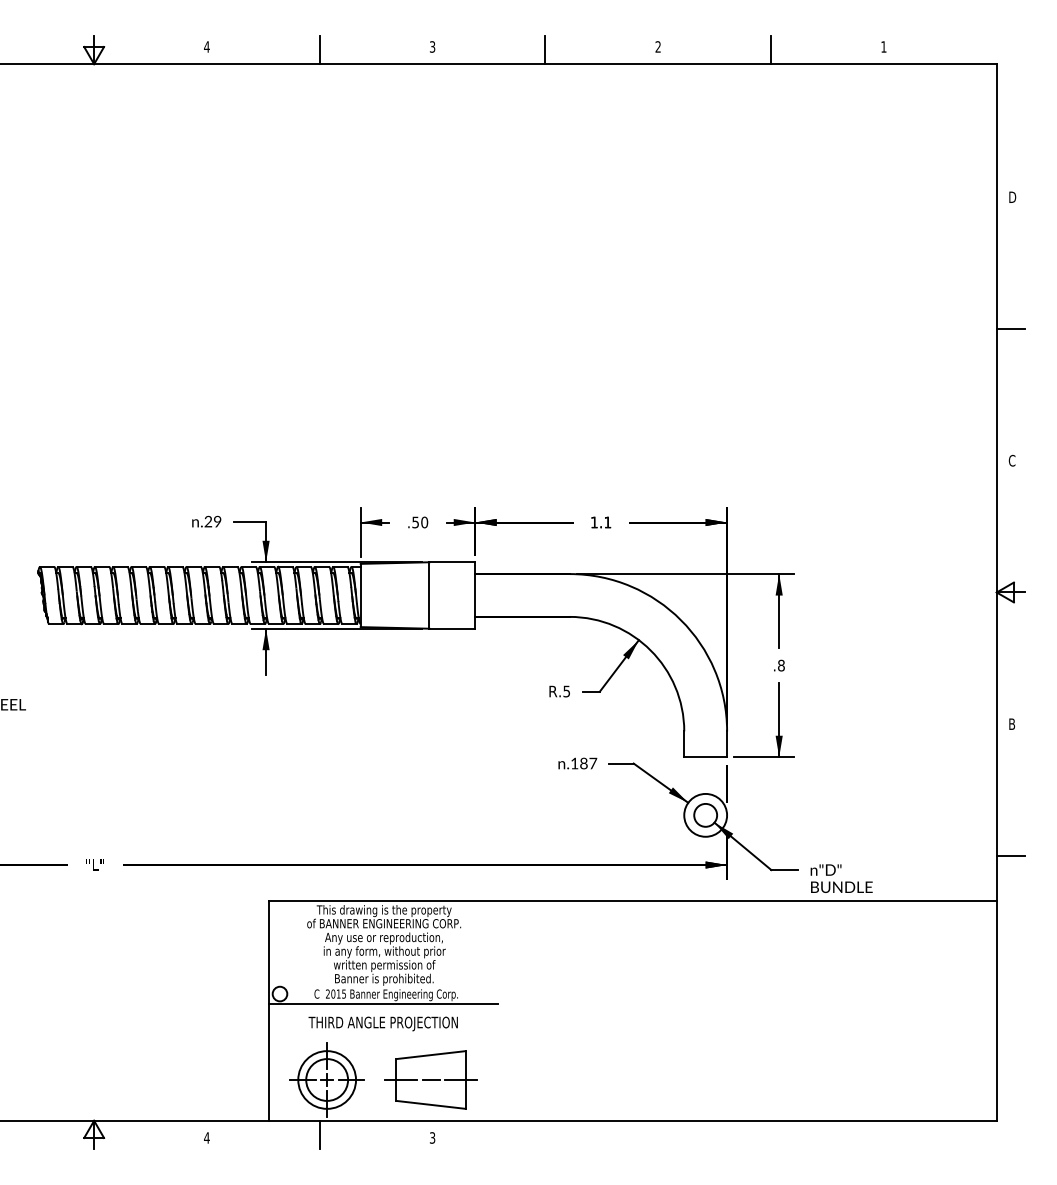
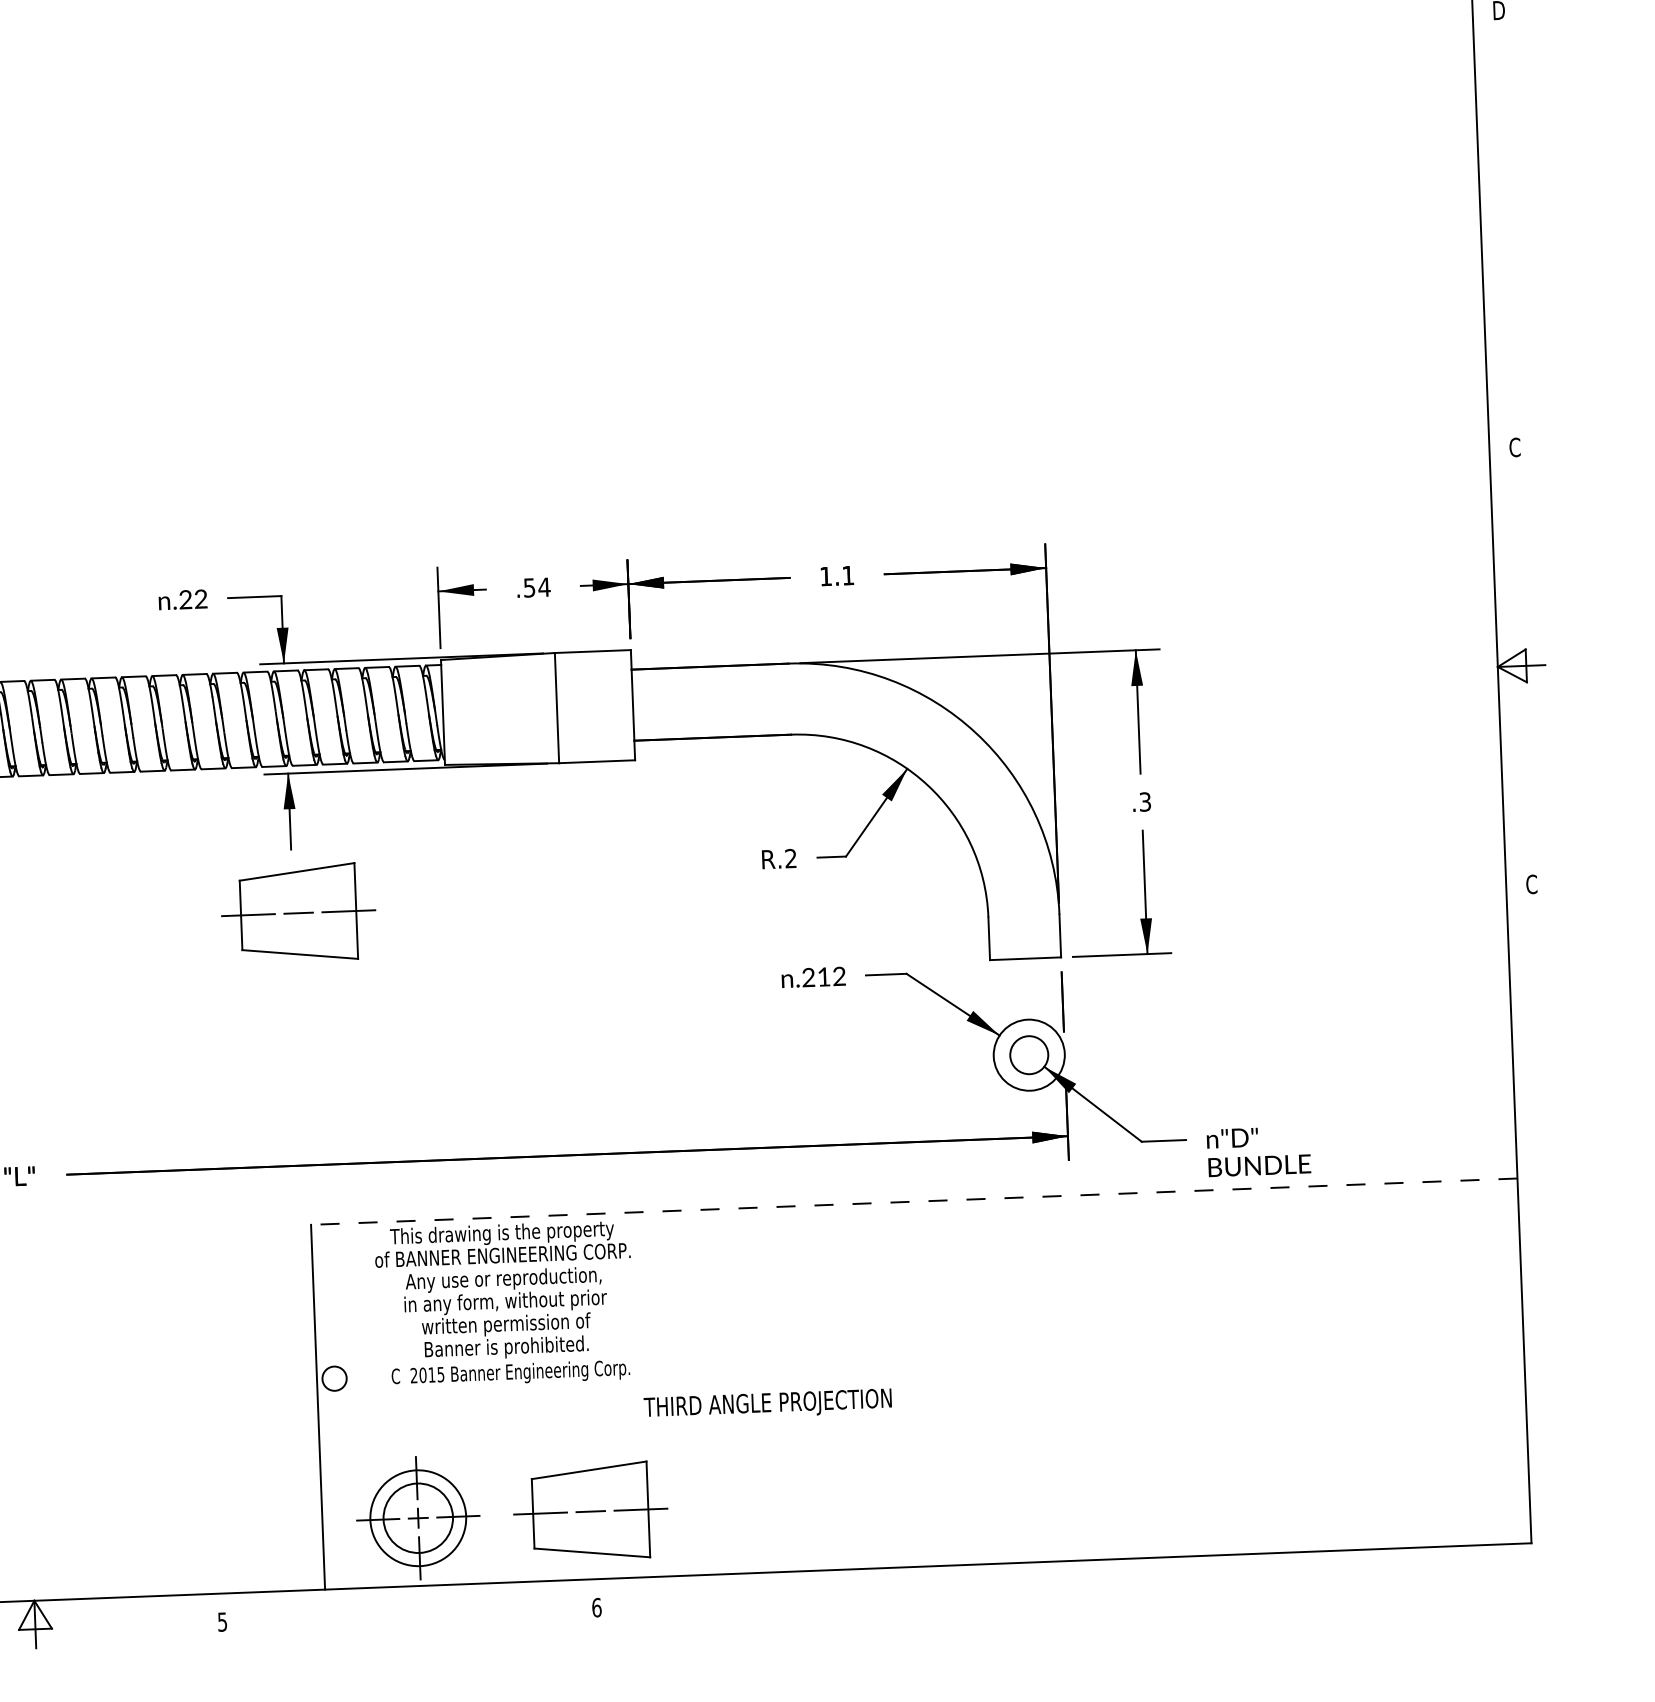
line: (1010, 329) -> (1503, 229), removed
text: (217, 522) -> (200, 600), .29 -> .22
text: (424, 522) -> (544, 587), .50 -> .54
text: (781, 665) -> (1145, 801), .8 -> .3
text: (566, 691) -> (790, 858), R.5 -> R.2
part: (268, 712) -> (297, 912), added
text: (1011, 724) -> (1530, 884), B -> C
text: (584, 763) -> (824, 976), .187 -> .212
line: (1010, 855) -> (1537, 1102), removed
line: (633, 900) -> (914, 1200), solid -> dashed
line: (383, 1003) -> (506, 1387), removed
text: (382, 1023) -> (766, 1404), moved
line: (319, 1134) -> (409, 1609), removed
text: (206, 1137) -> (221, 1621), 4 -> 5
text: (432, 1137) -> (596, 1606), 3 -> 6

